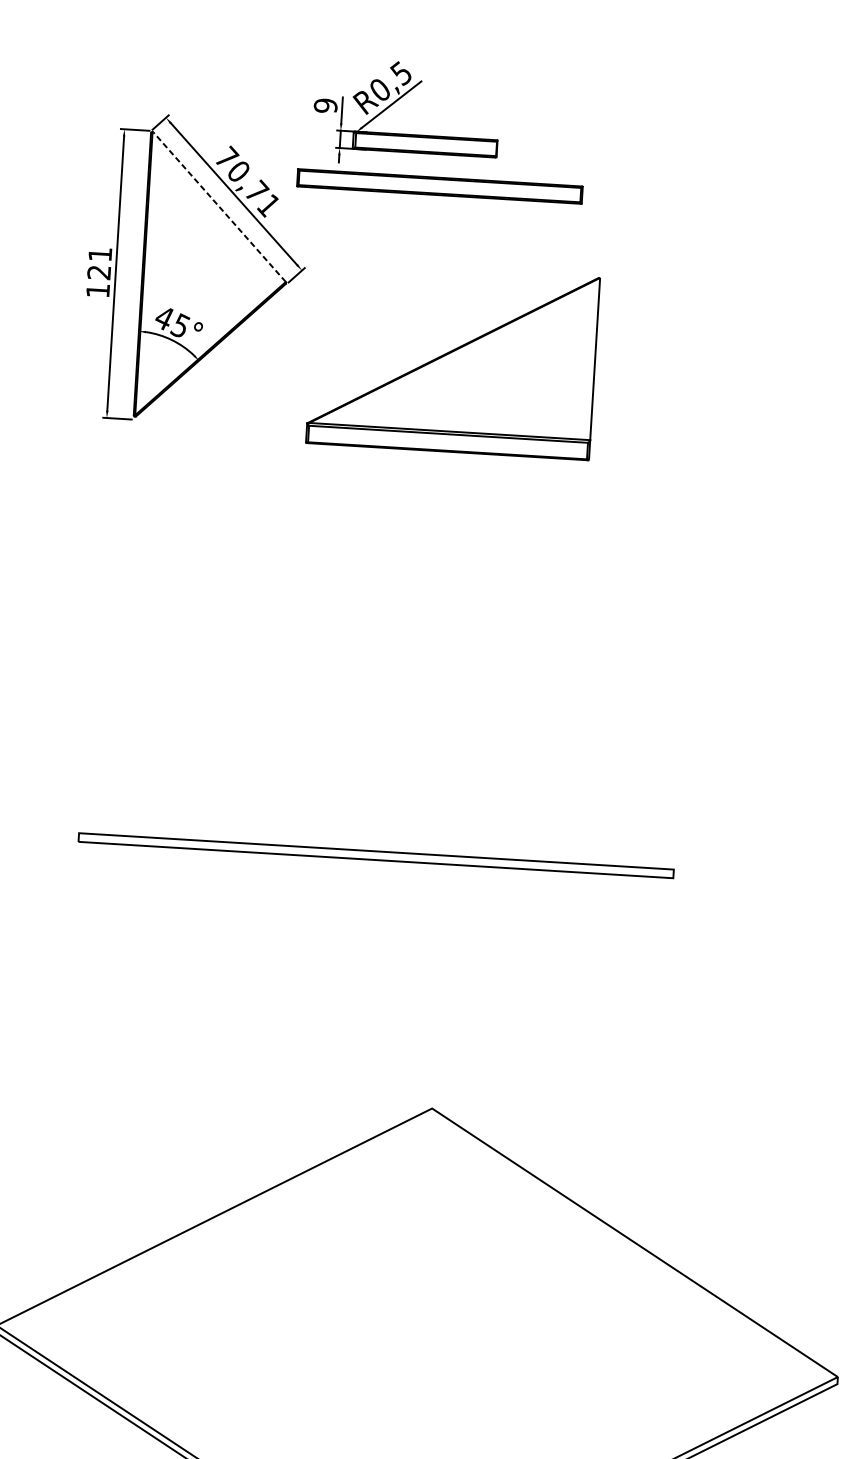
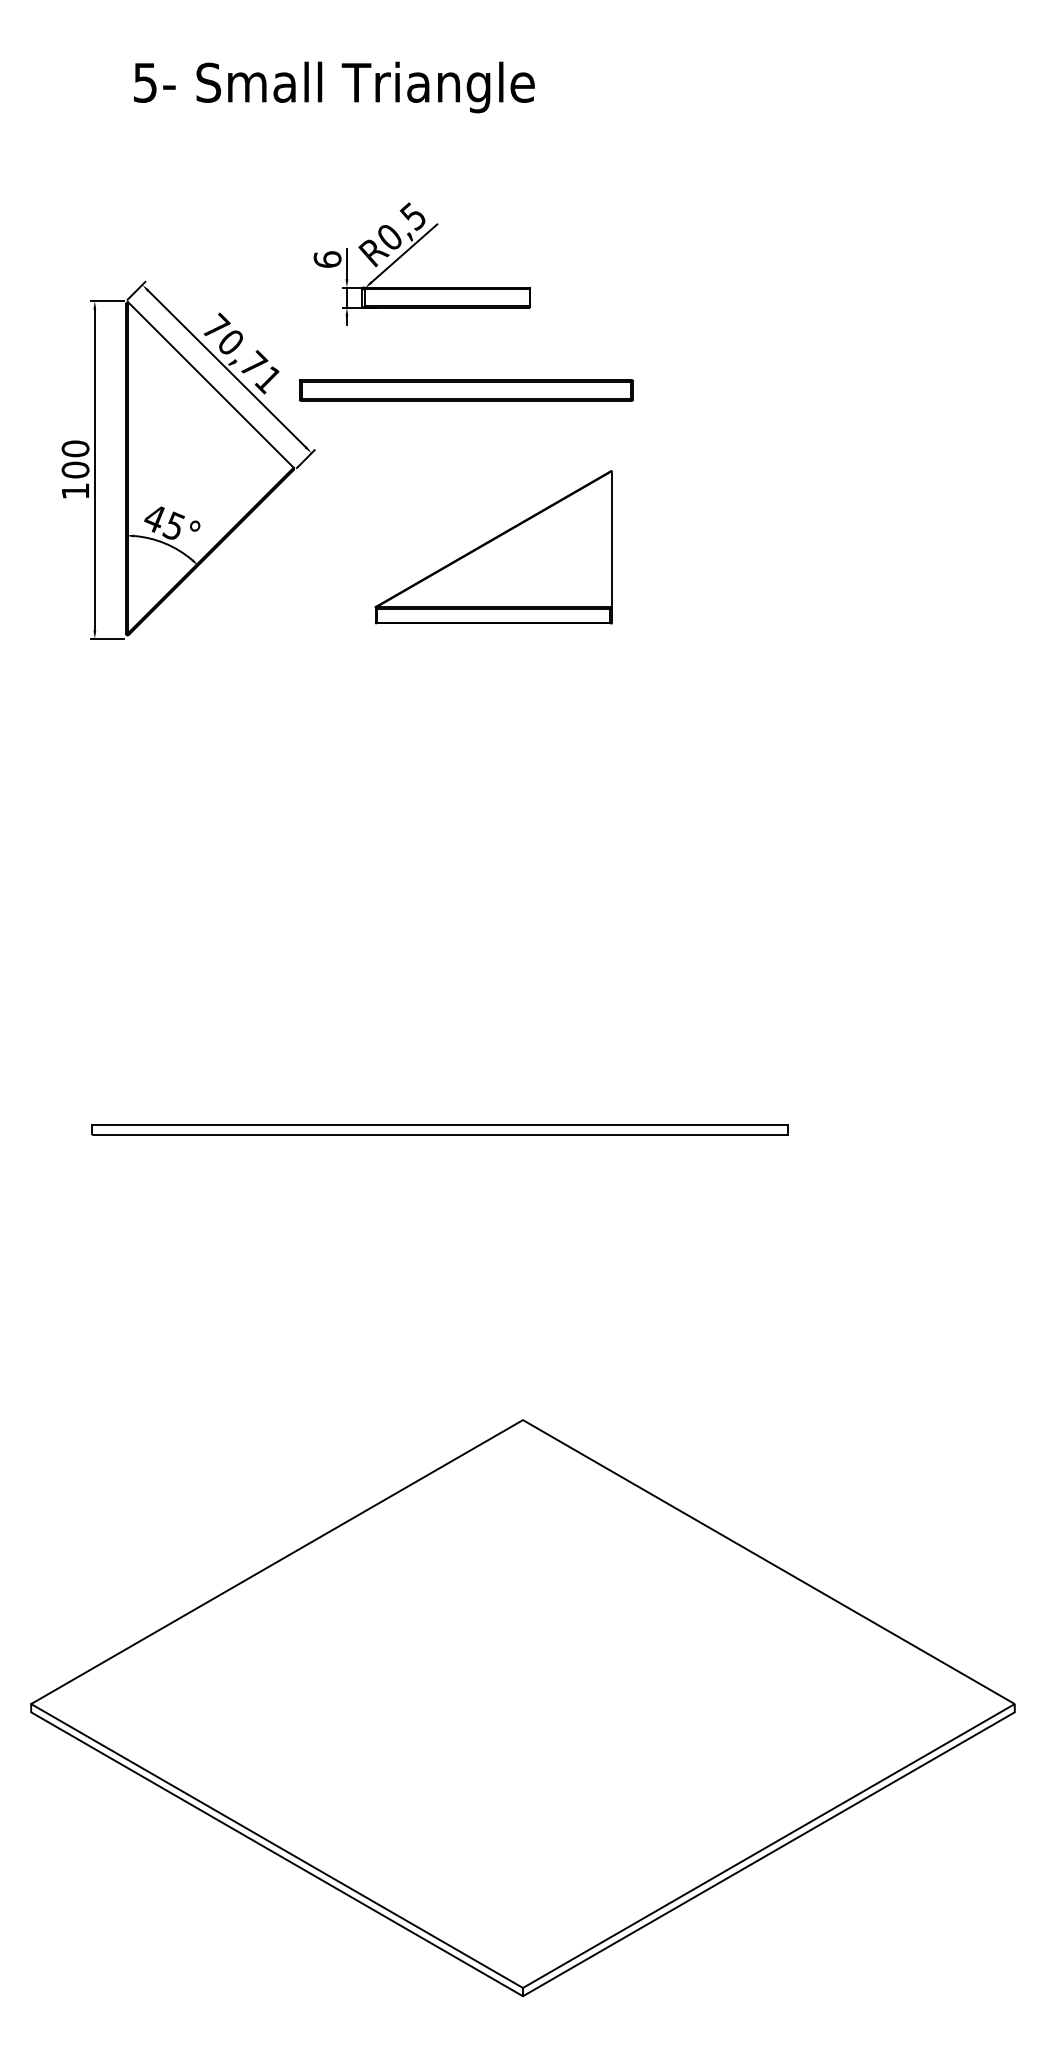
text: (325, 105) -> (327, 259), 9 -> 6
part: (439, 186) -> (465, 390), moved
line: (219, 206) -> (210, 384), dashed -> solid
text: (99, 263) -> (75, 459), 121 -> 100
part: (452, 360) -> (493, 547), size x0.71

